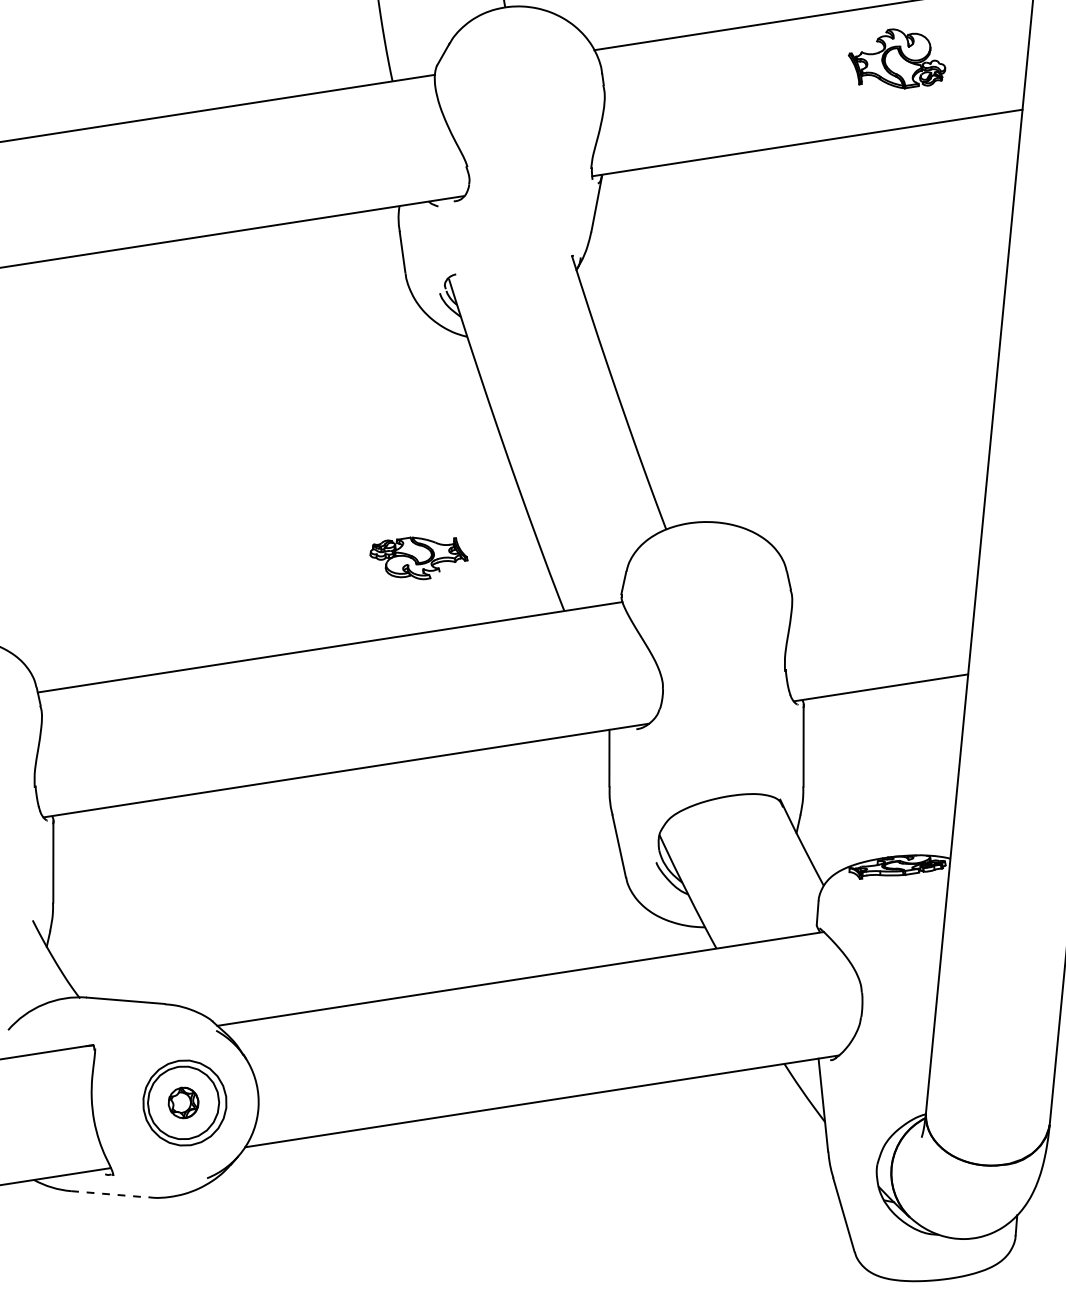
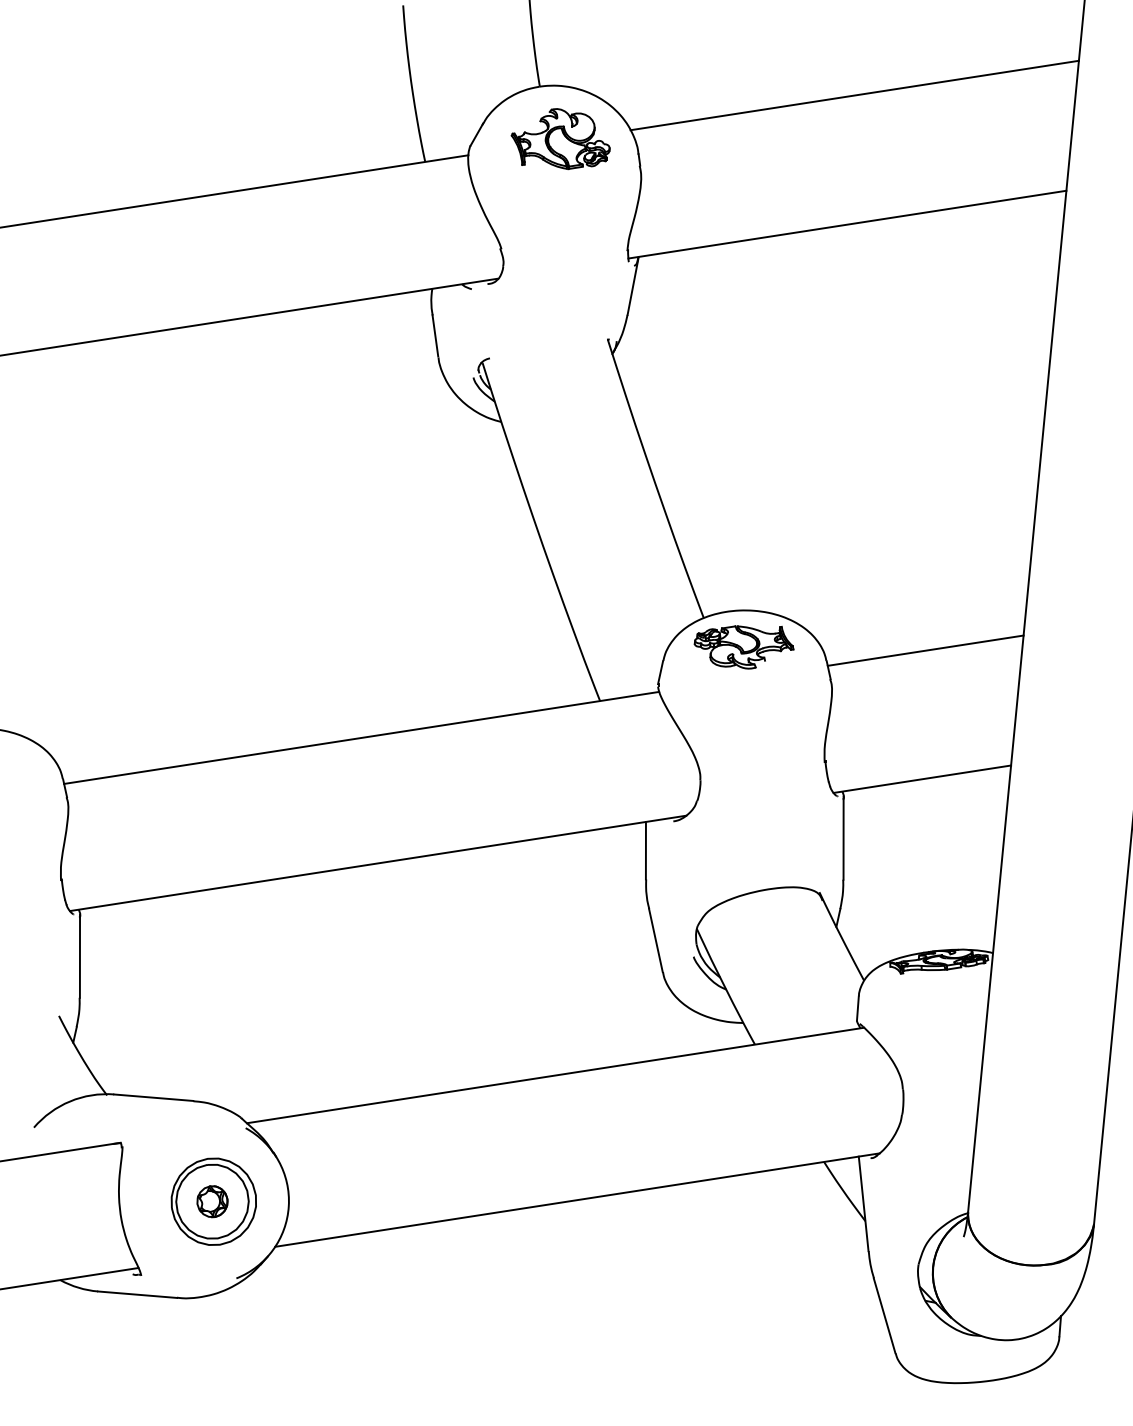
part: (896, 59) -> (560, 139), moved
part: (418, 558) -> (743, 647), moved
line: (884, 561) -> (925, 650), added
line: (109, 1194) -> (137, 1294), dashed -> solid

